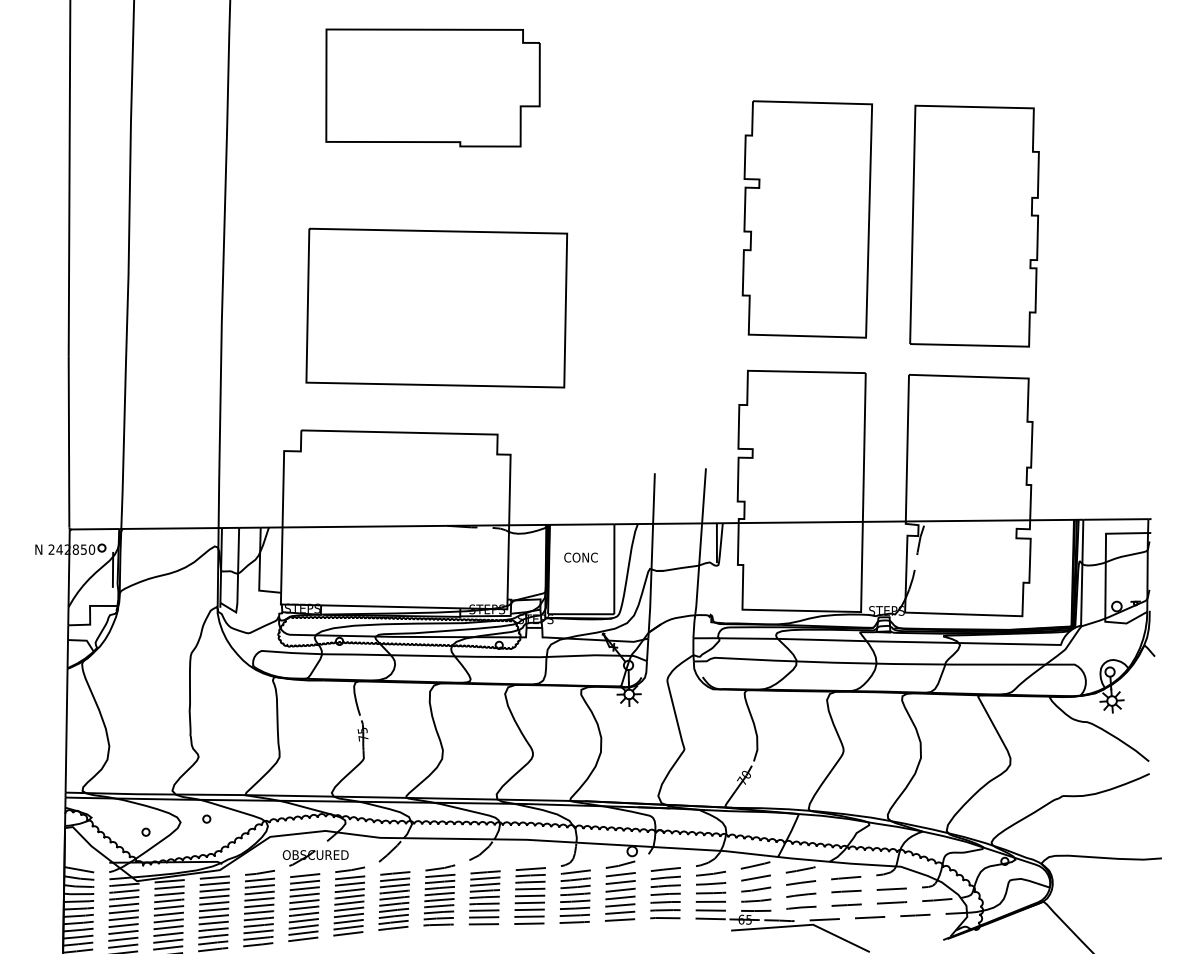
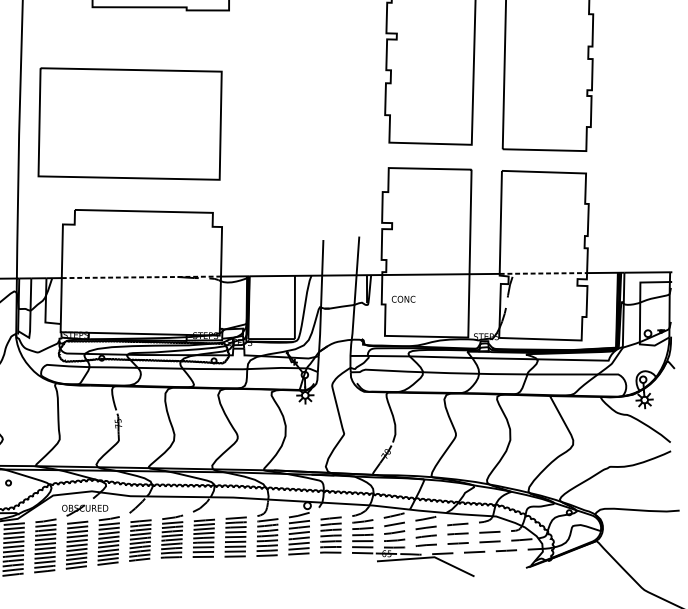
part: (436, 307) -> (129, 123), moved
line: (968, 520) -> (543, 273), solid -> dashed
line: (396, 526) -> (141, 277), solid -> dashed
text: (580, 557) -> (403, 299), moved

